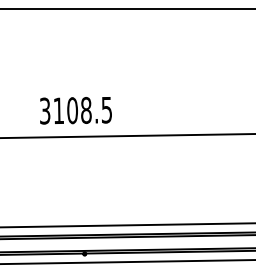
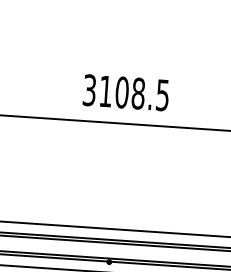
text: (75, 110) -> (125, 92), moved

